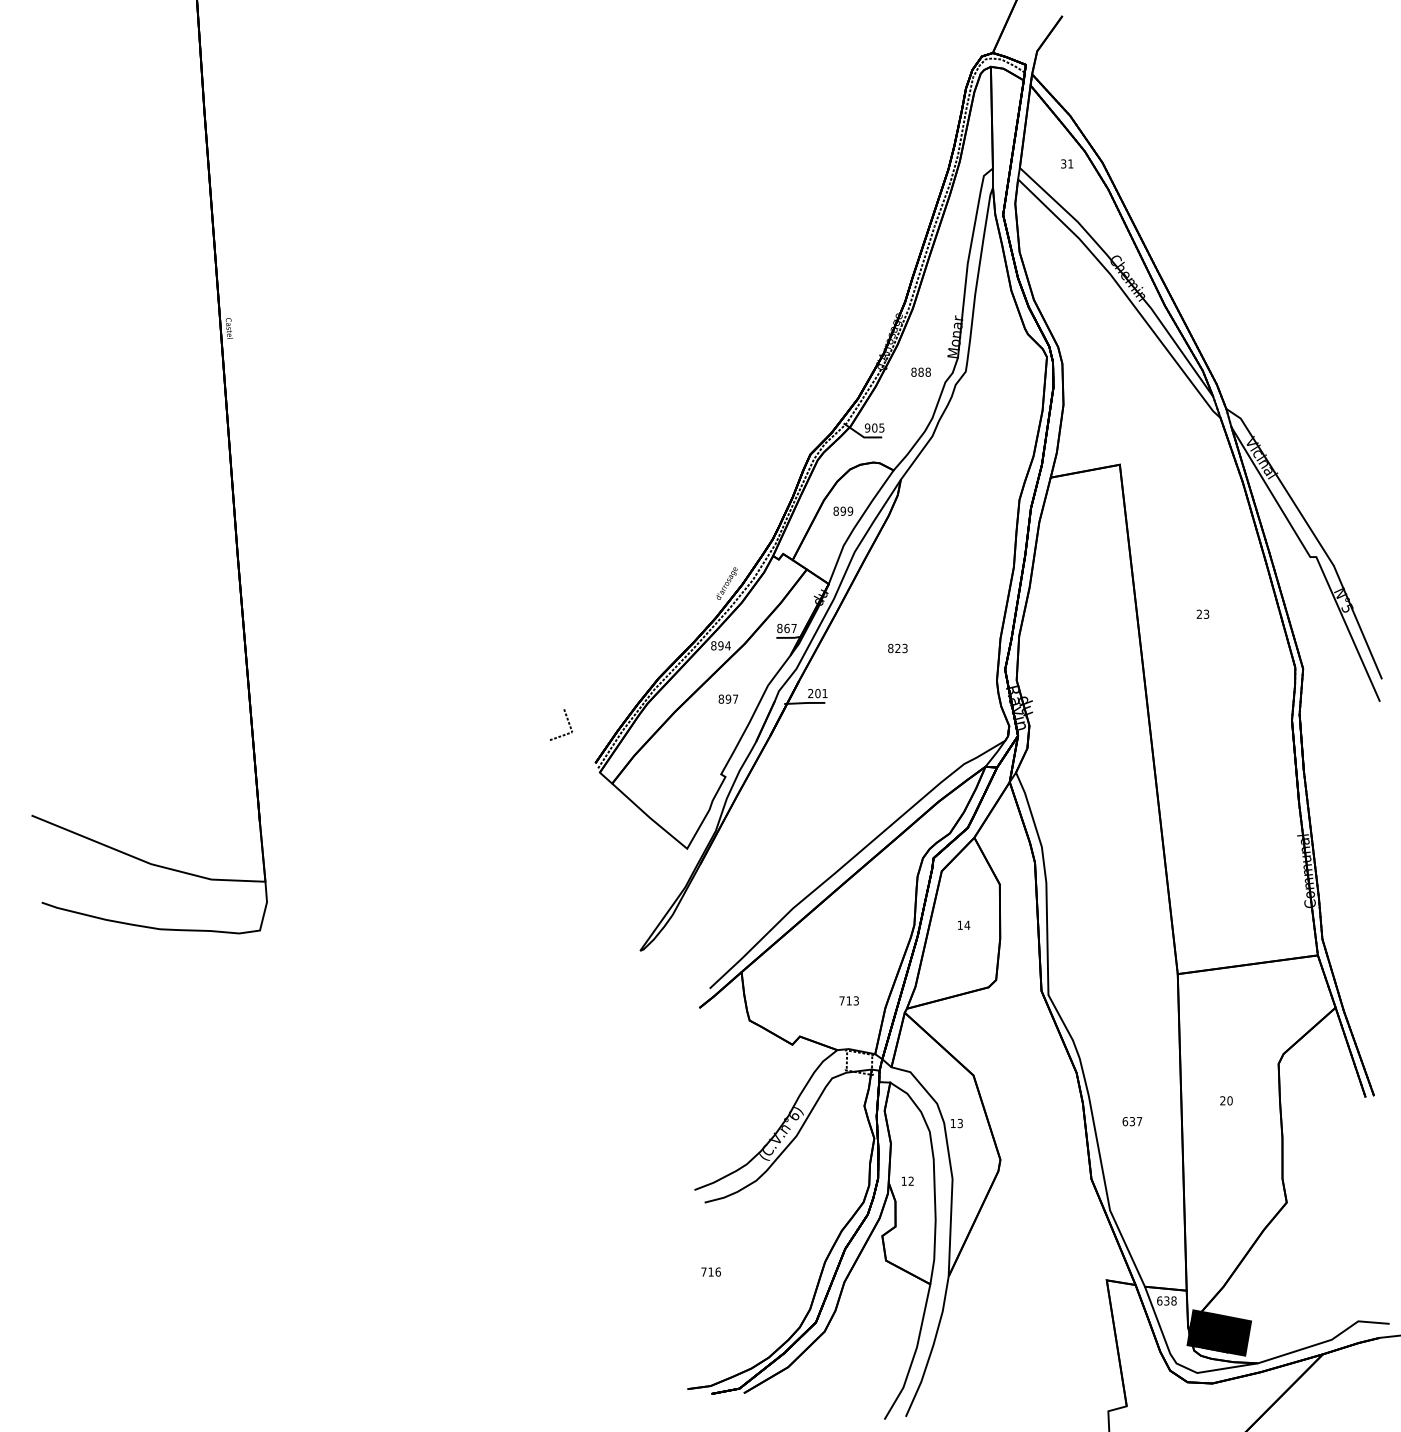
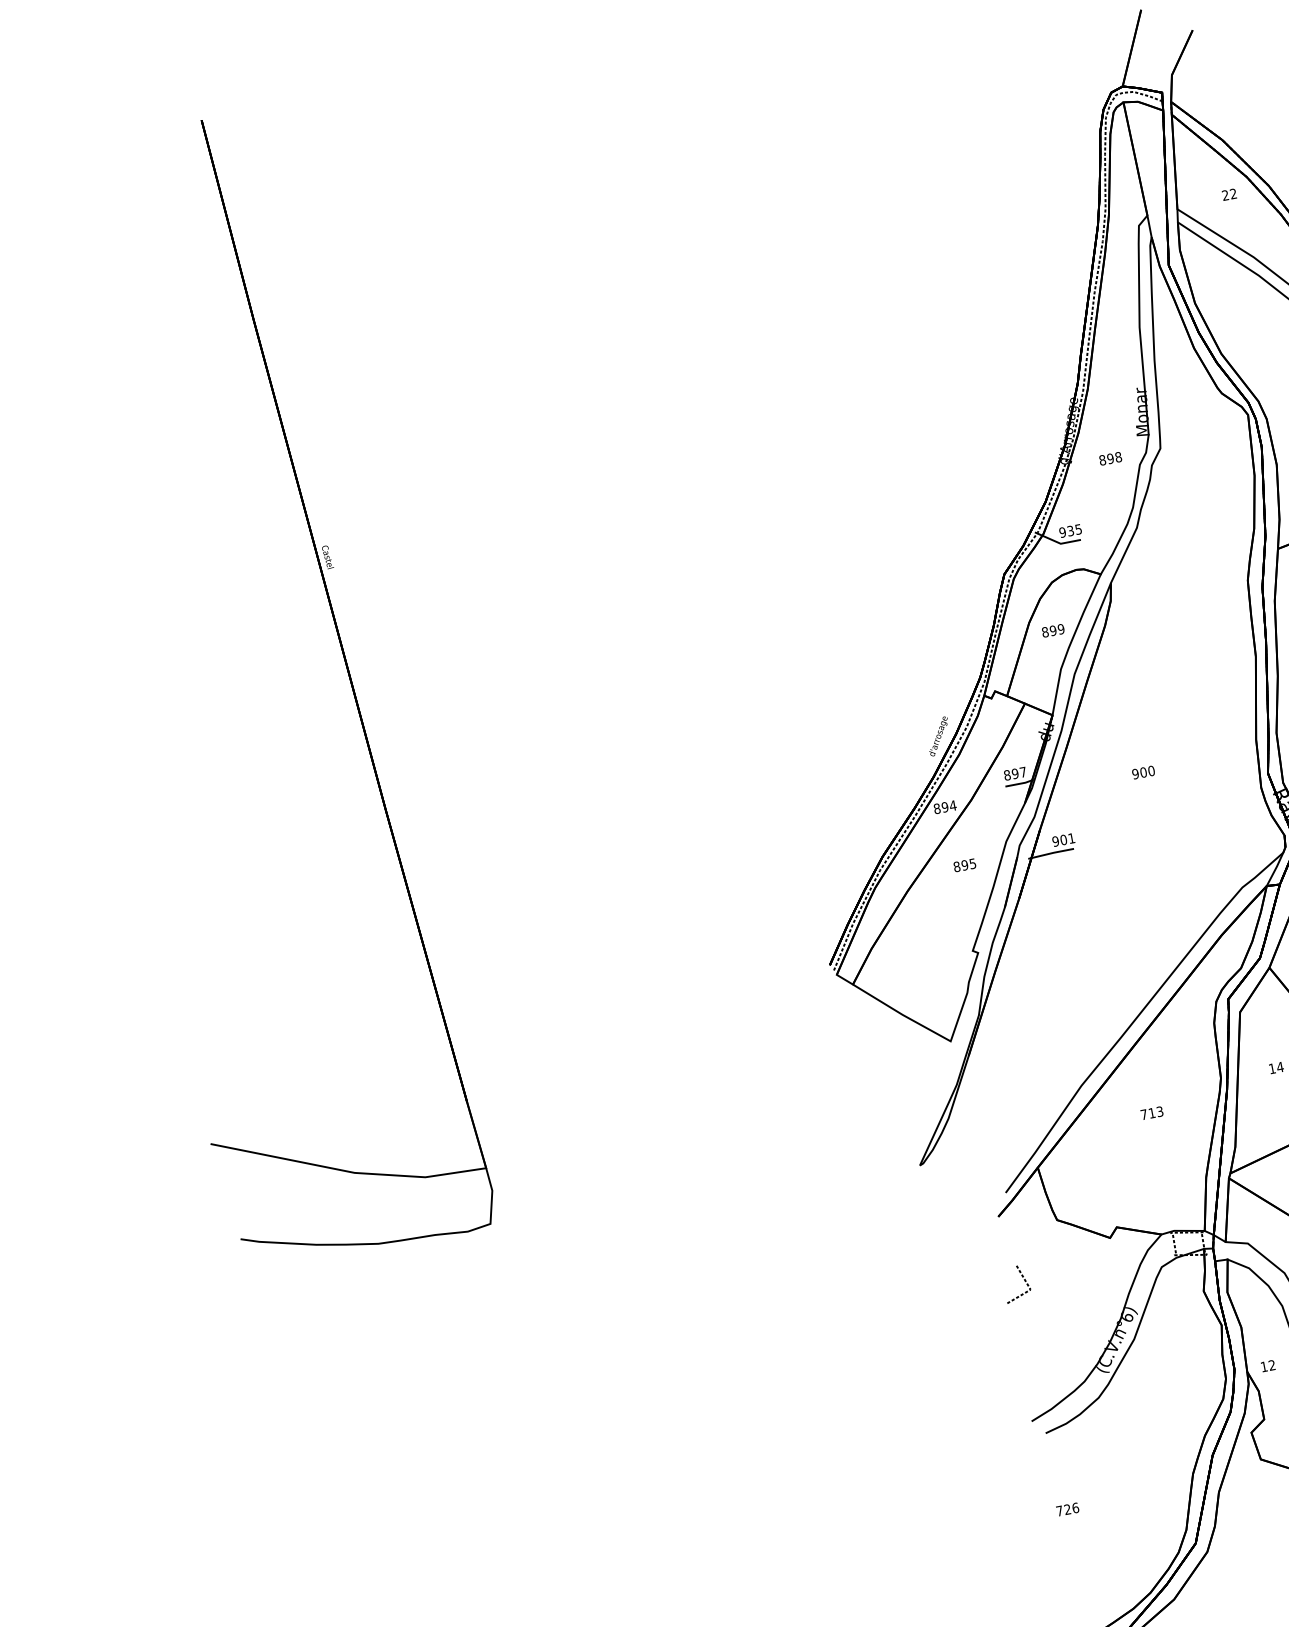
text: (1067, 163) -> (1229, 194), 31 -> 22
text: (920, 372) -> (1109, 459), 888 -> 898
text: (874, 427) -> (1070, 530), 905 -> 935
text: (786, 628) -> (1014, 773), 867 -> 897
text: (897, 648) -> (1143, 772), 823 -> 900
text: (810, 693) -> (1055, 841), 201 -> 901
text: (735, 698) -> (972, 863), 897 -> 895
line: (566, 719) -> (1021, 1276), moved
text: (848, 1000) -> (1151, 1112), moved
text: (710, 1271) -> (1066, 1509), 716 -> 726

